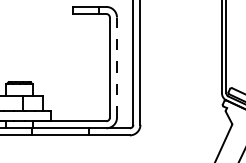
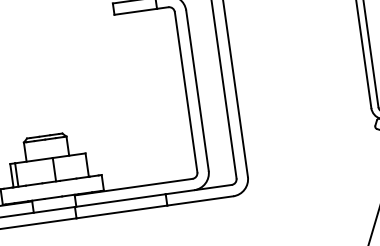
line: (117, 67) -> (198, 90), dashed -> solid

